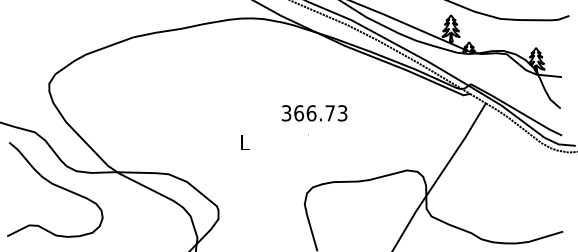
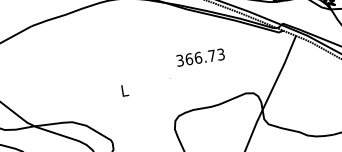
text: (314, 113) -> (200, 57), moved

